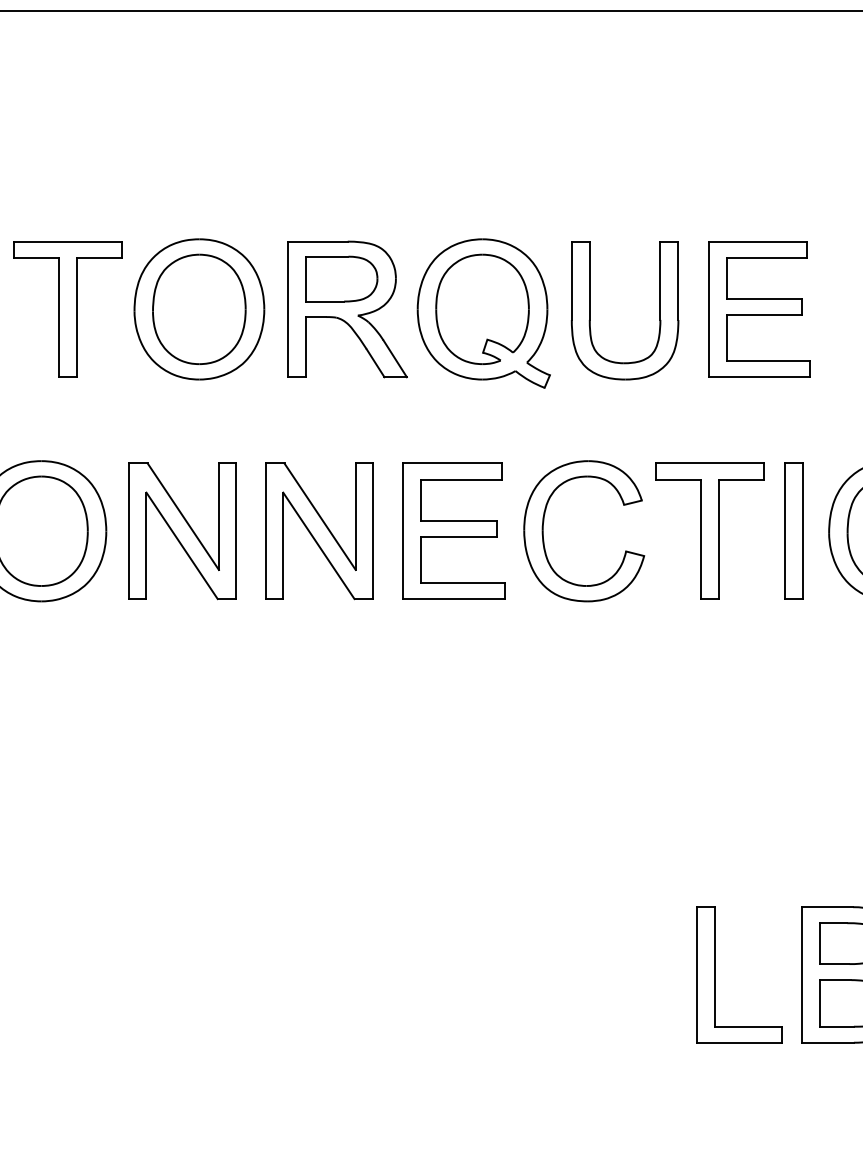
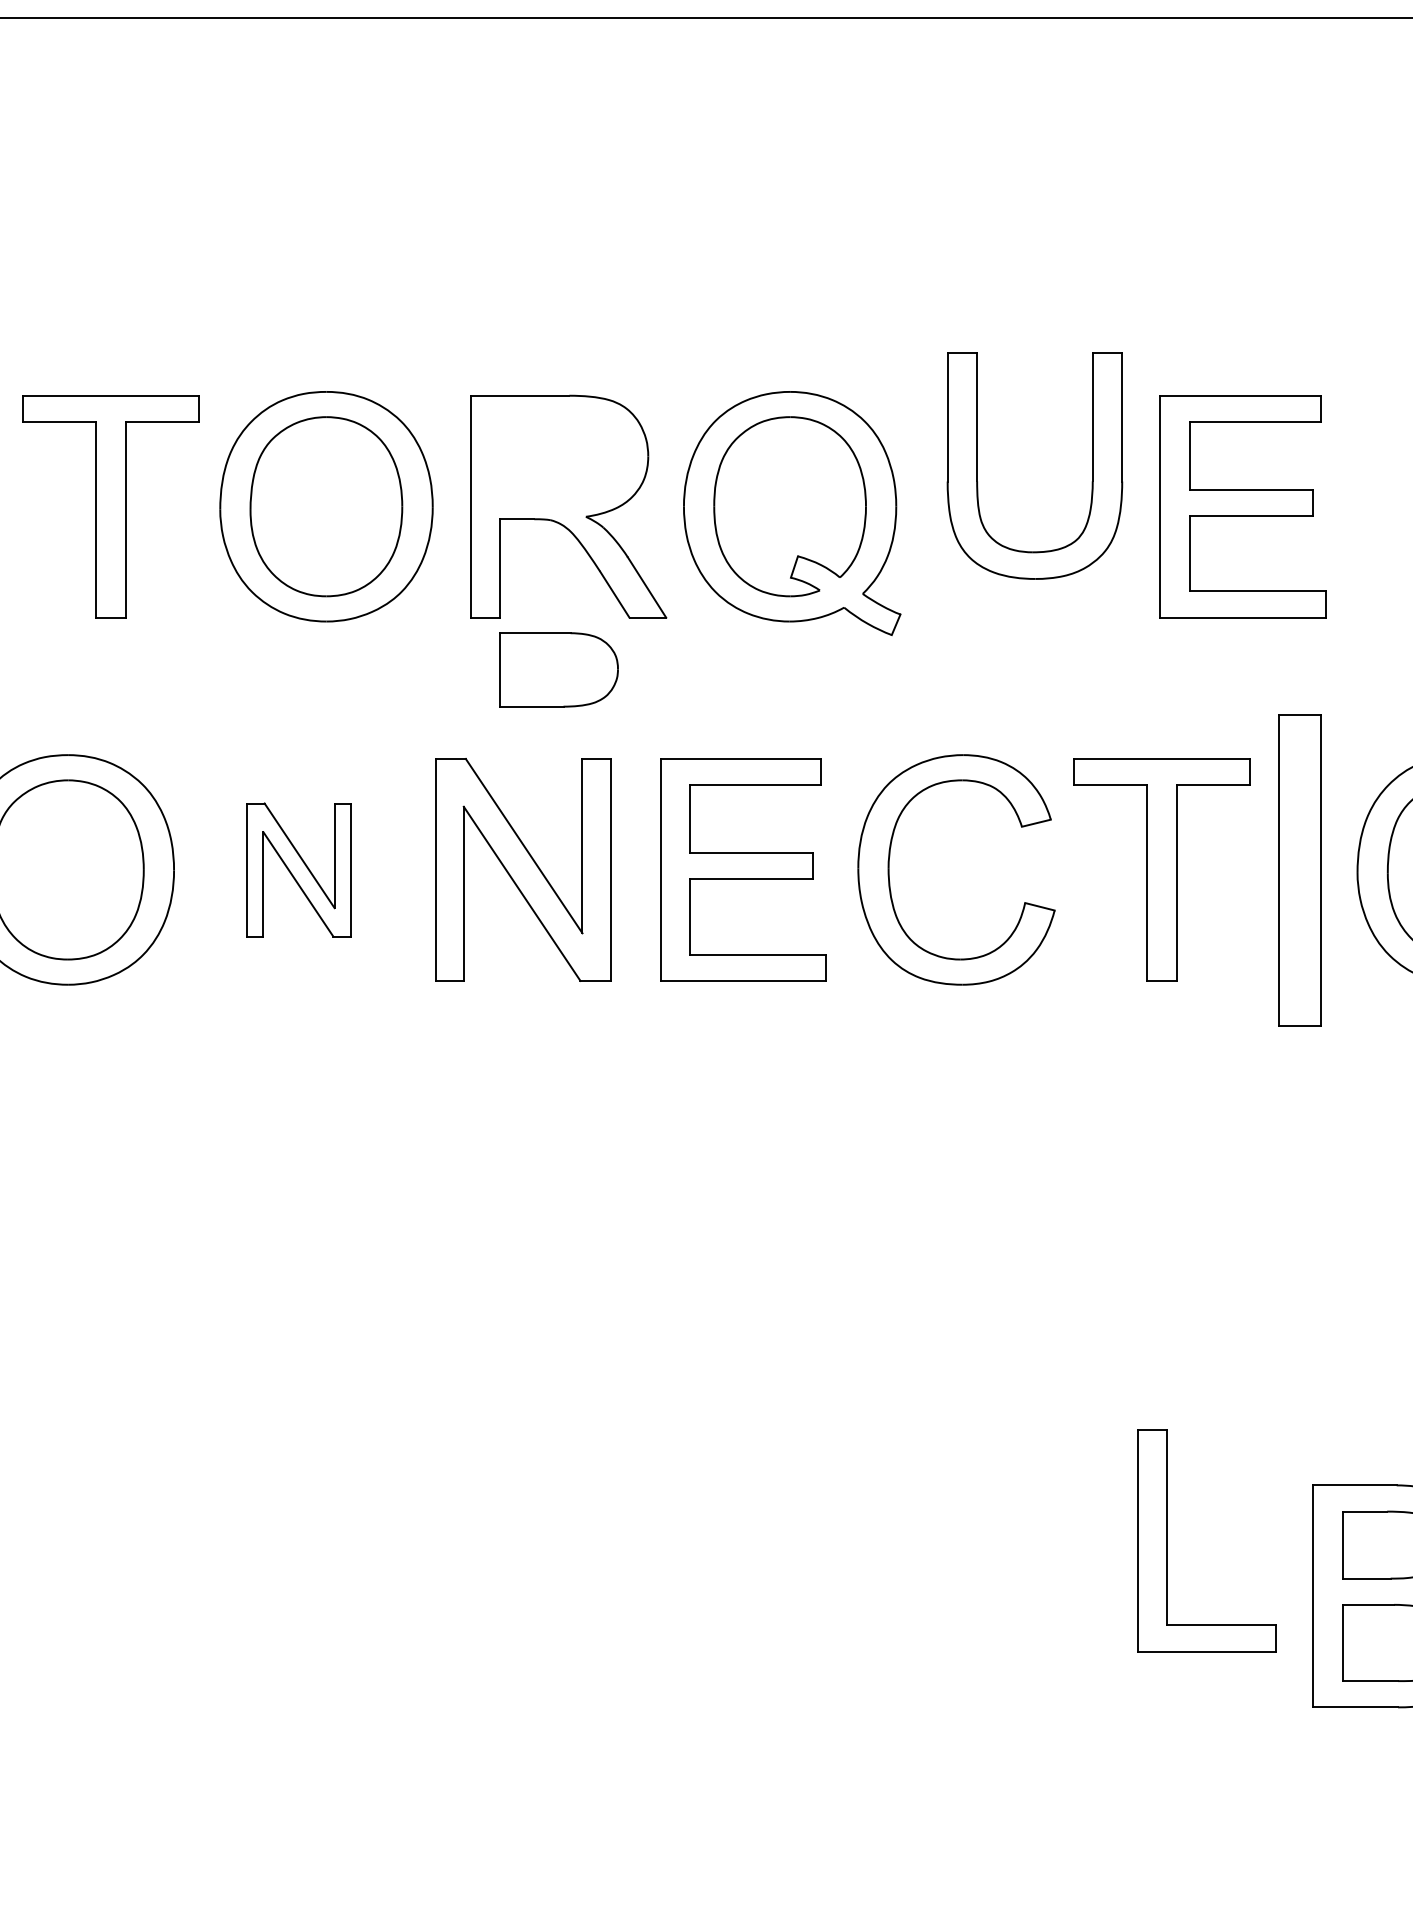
part: (341, 278) -> (559, 668), moved
part: (590, 310) -> (978, 465), moved
part: (793, 530) -> (1299, 868), size x1.4
part: (182, 531) -> (298, 870), size x0.6
part: (715, 974) -> (1168, 1539), moved

